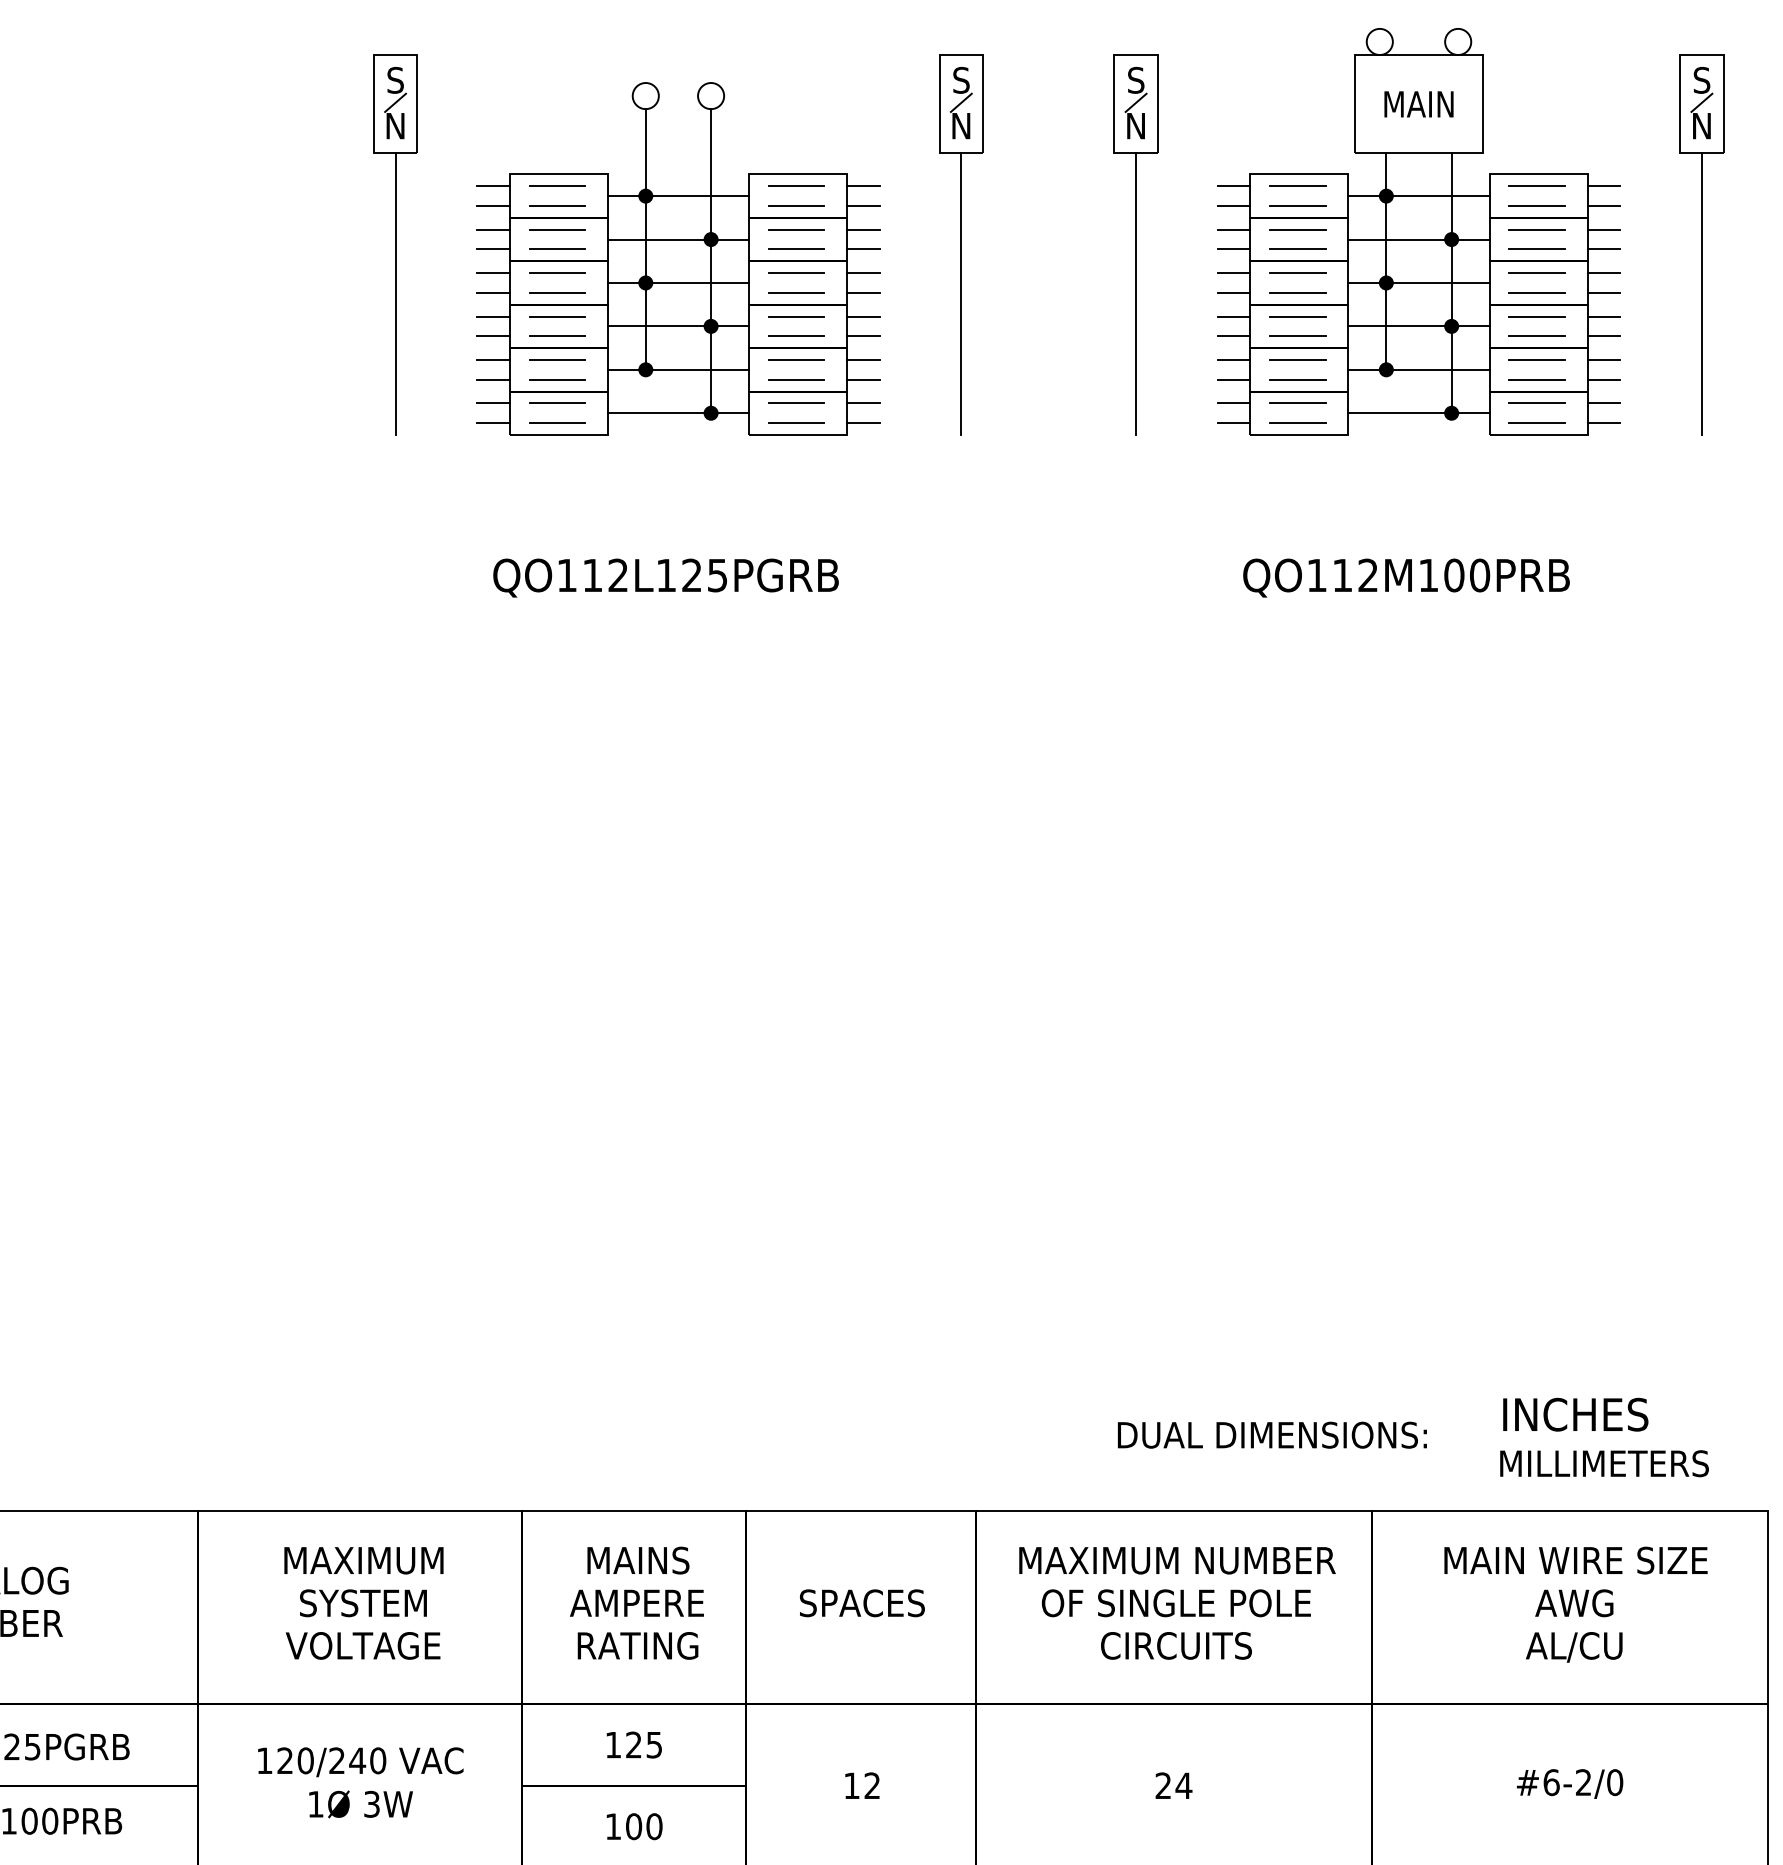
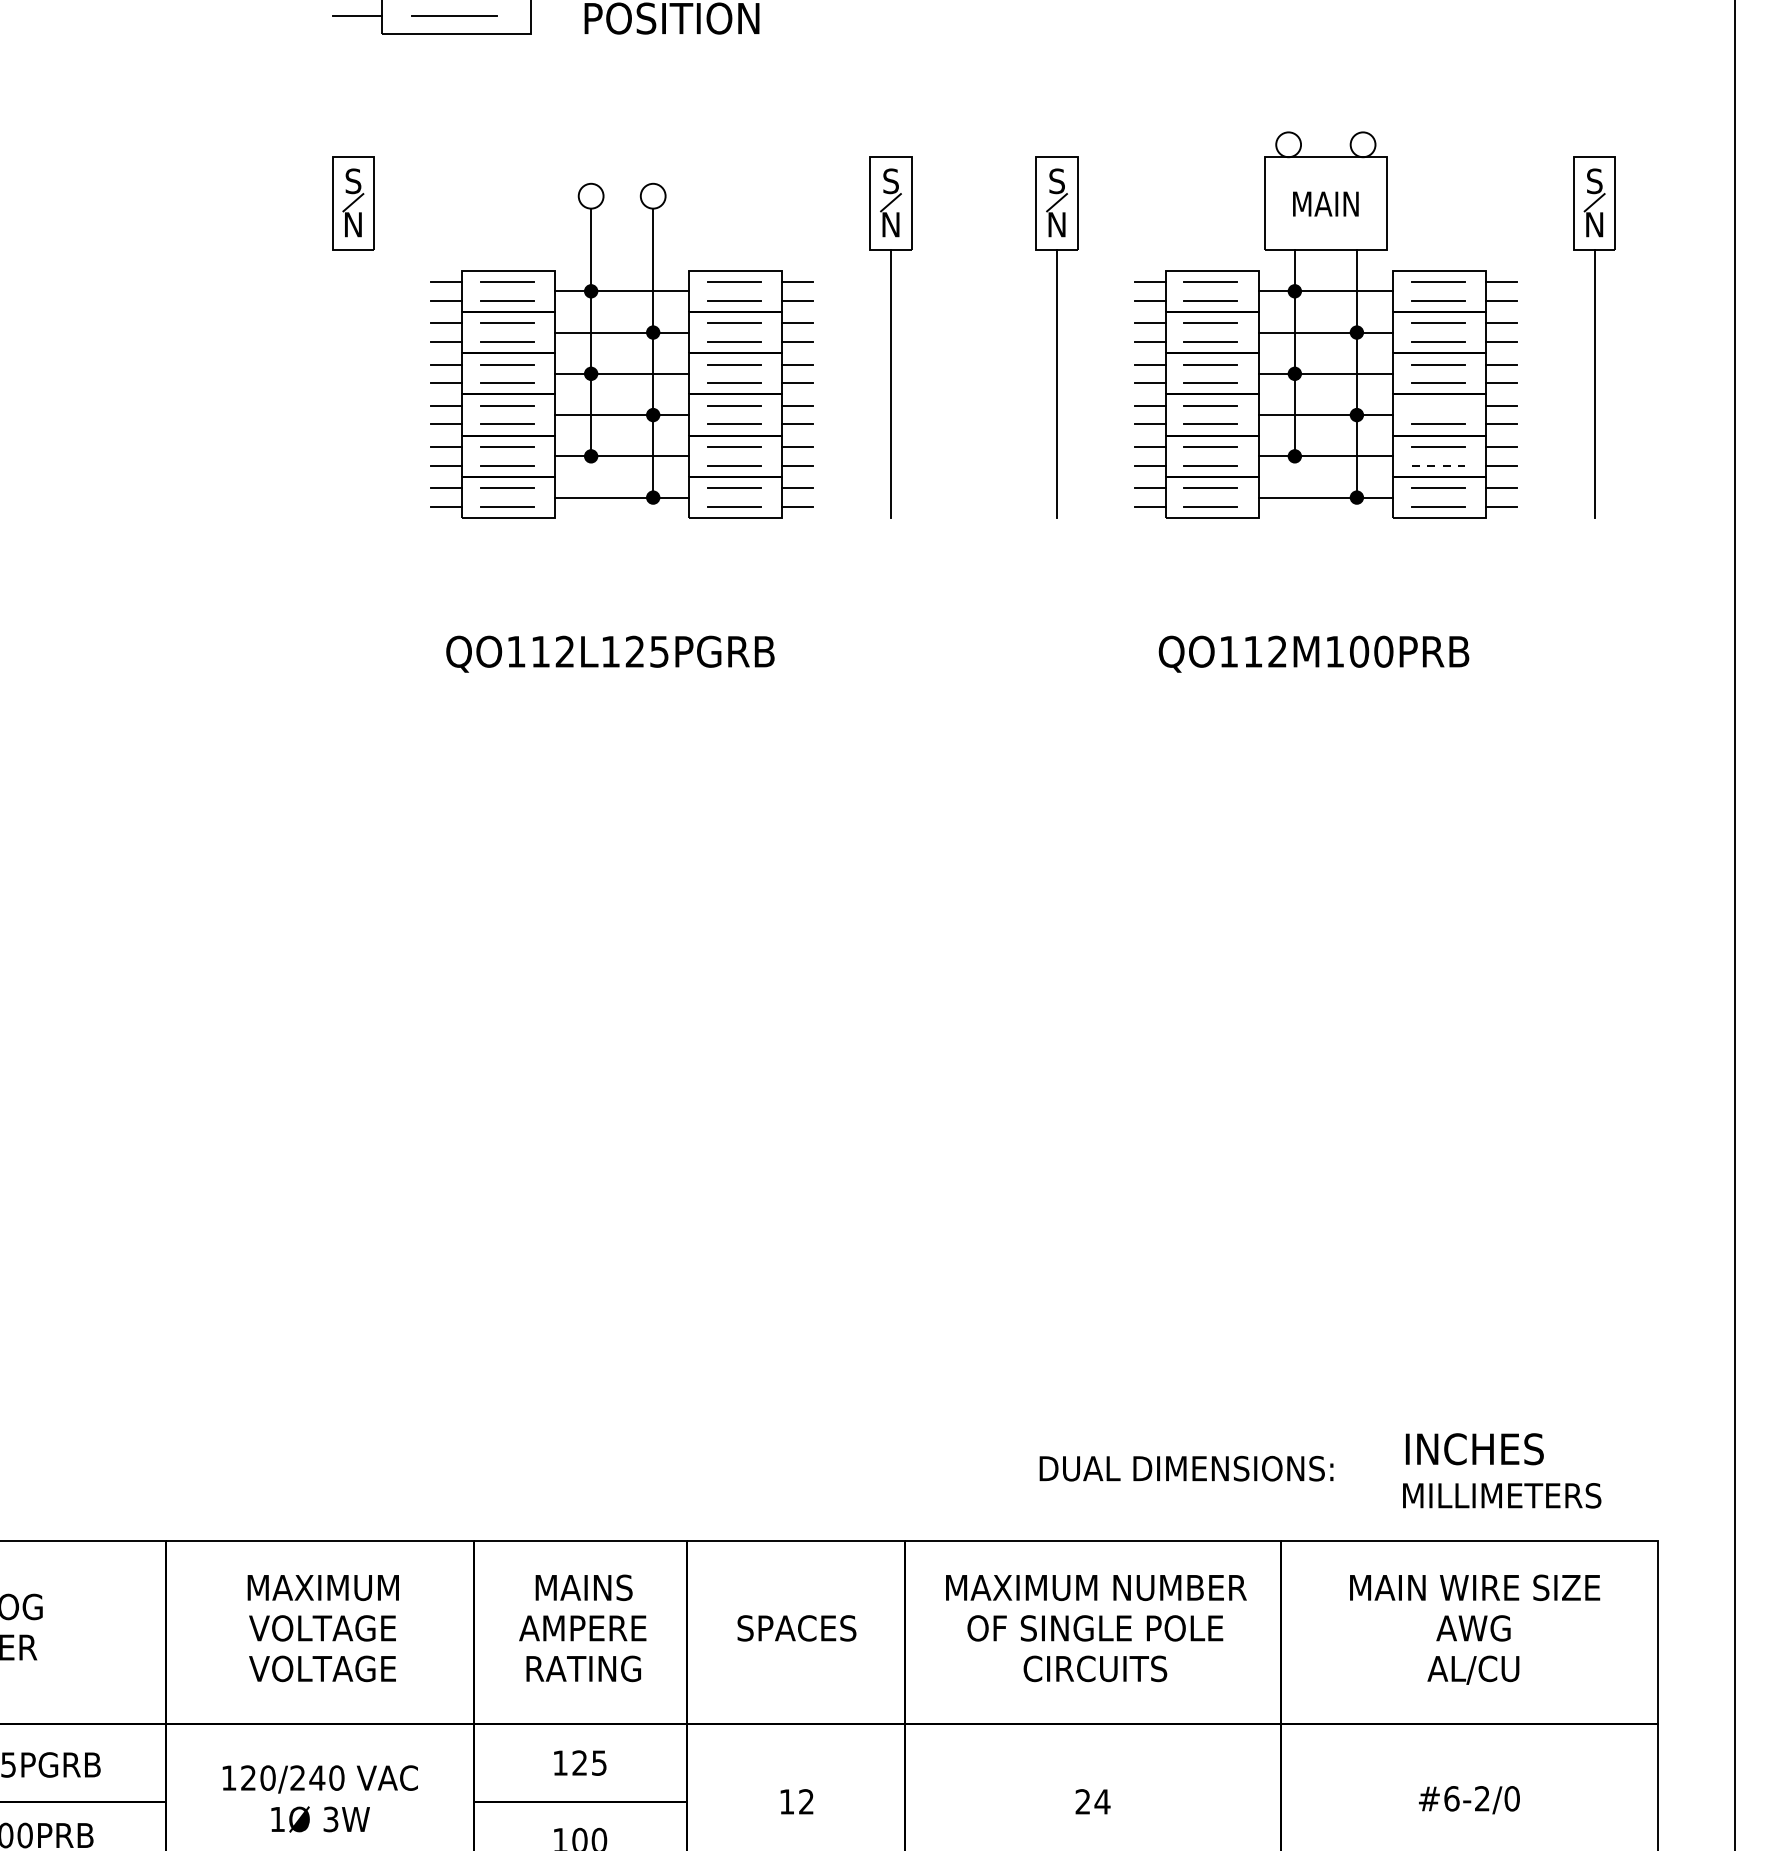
line: (395, 294) -> (353, 384), removed
line: (1536, 316) -> (1437, 405), removed
line: (1537, 379) -> (1438, 465), solid -> dashed
text: (363, 1603) -> (322, 1628), SYSTEM -> VOLTAGE

